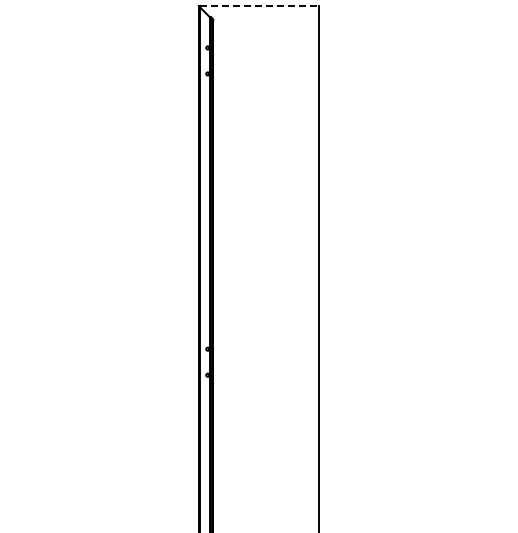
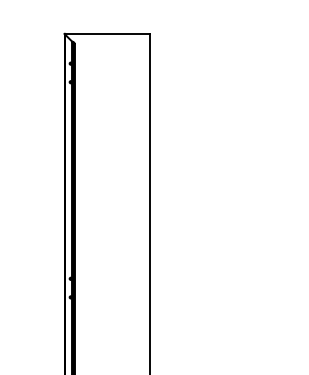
line: (260, 6) -> (108, 34), dashed -> solid

